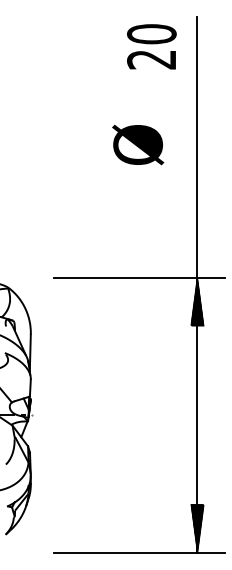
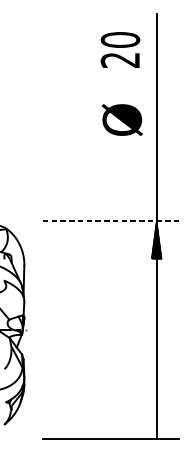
text: (151, 46) -> (120, 49), moved
text: (138, 144) -> (122, 119), moved
line: (140, 277) -> (111, 220), solid -> dashed
hatch: (197, 528) -> (156, 419), removed

